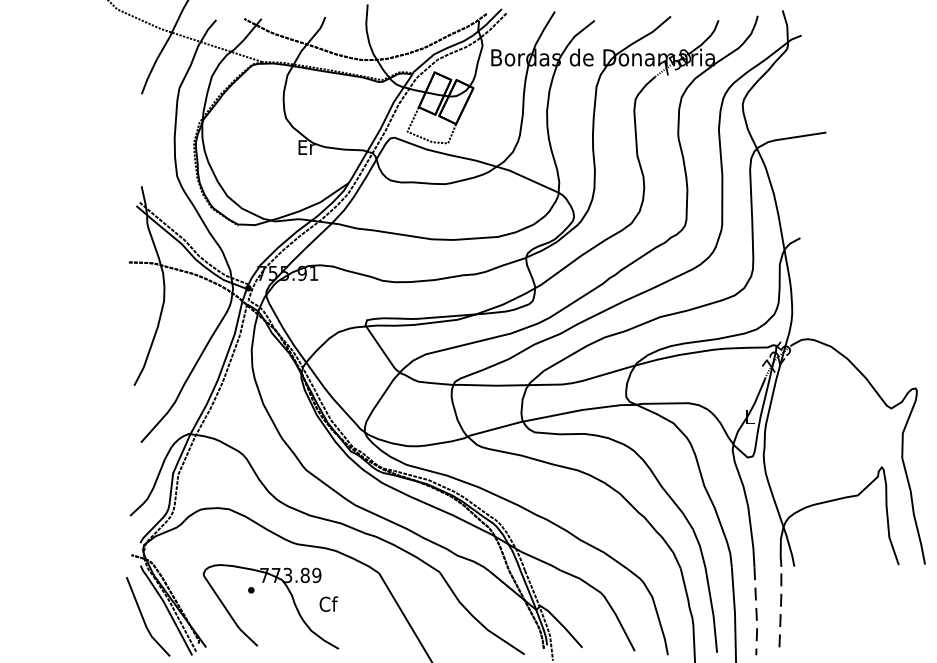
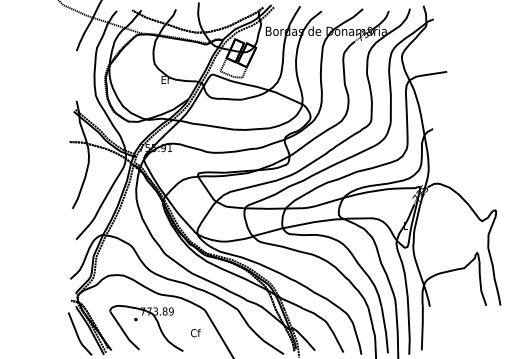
text: (328, 603) -> (195, 332), moved
line: (780, 606) -> (422, 328), dashed -> solid
line: (756, 612) -> (409, 331), dashed -> solid

